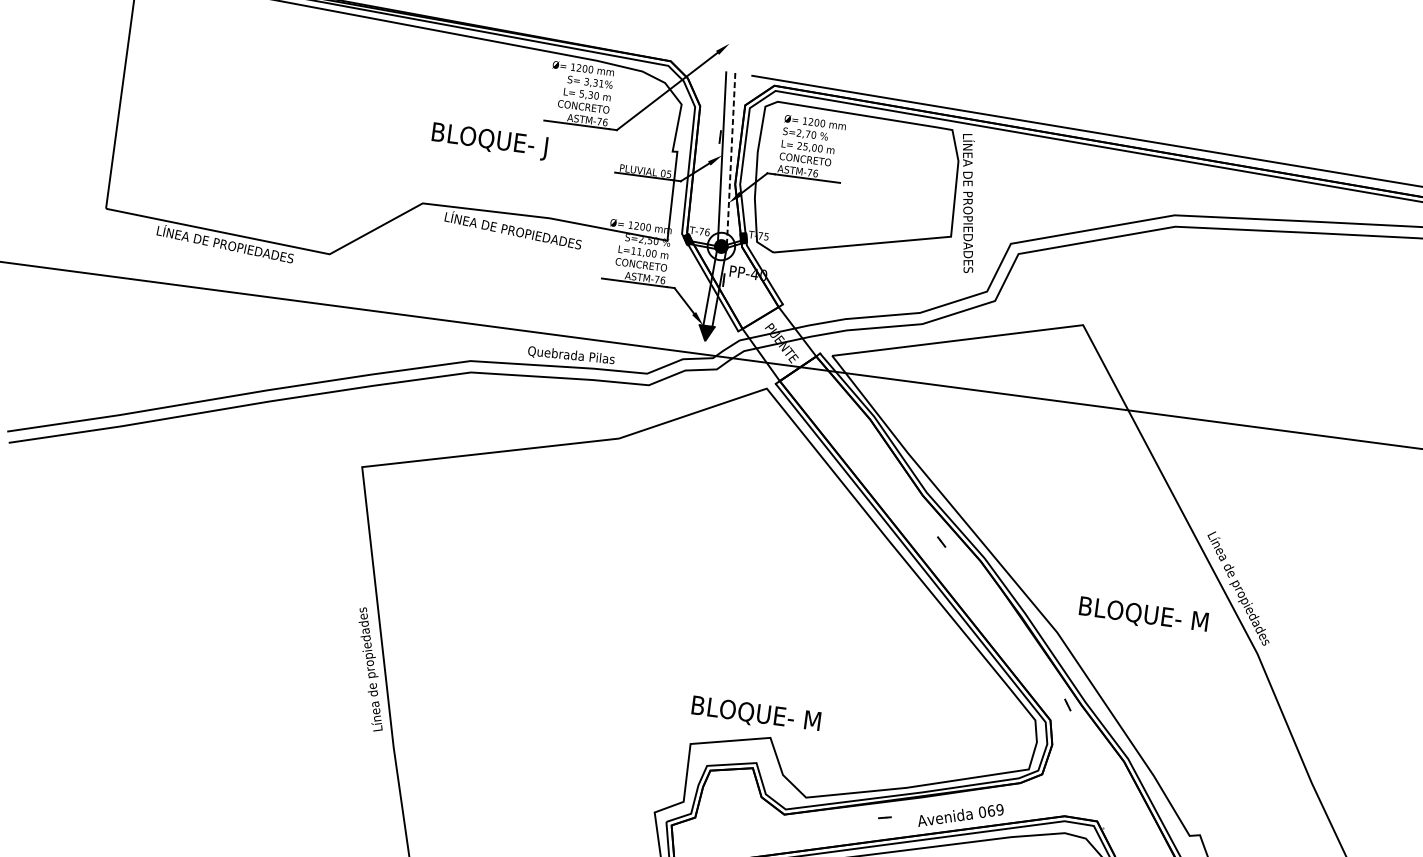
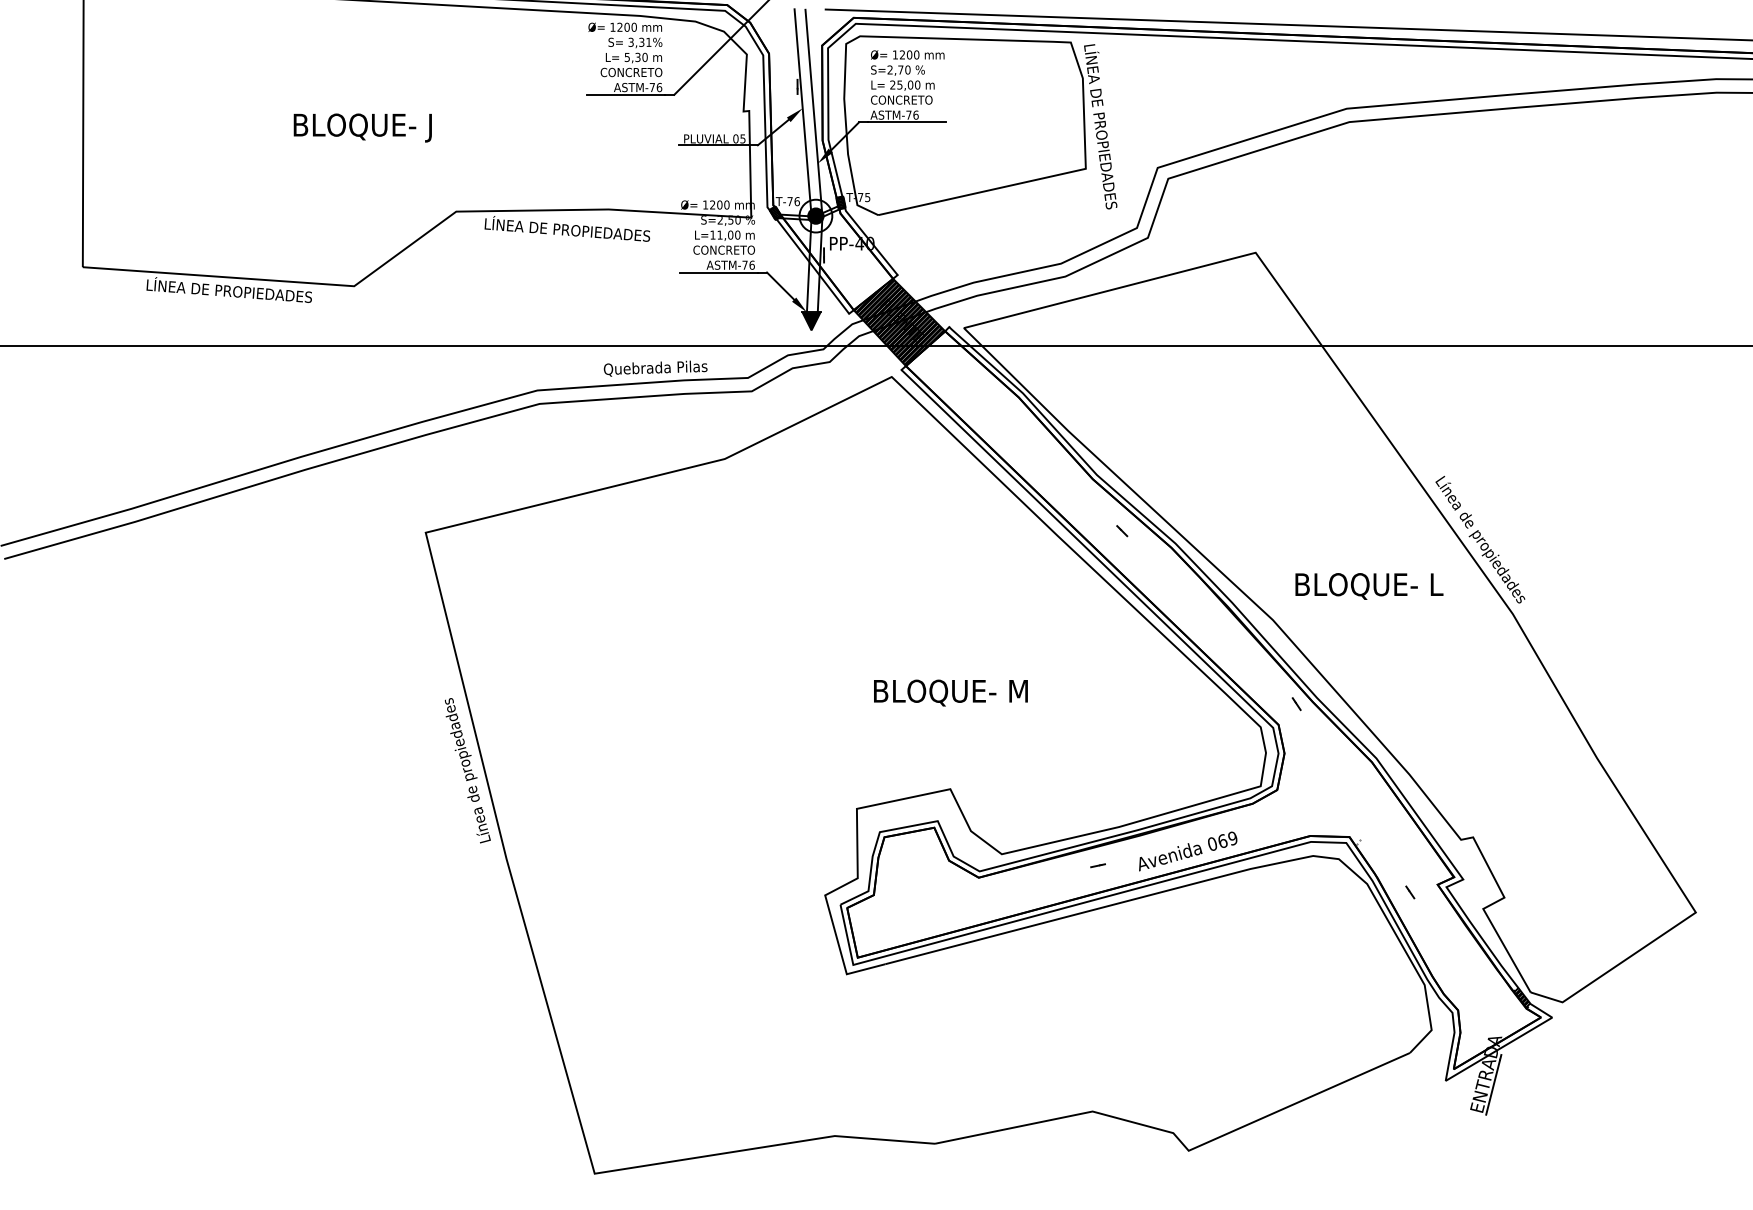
text: (489, 141) -> (362, 127), moved
line: (730, 159) -> (813, 111), dashed -> solid
hatch: (779, 344) -> (899, 322), added
text: (1201, 621) -> (1441, 584), BLOQUE- M -> BLOQUE- L
text: (755, 714) -> (950, 692), moved

